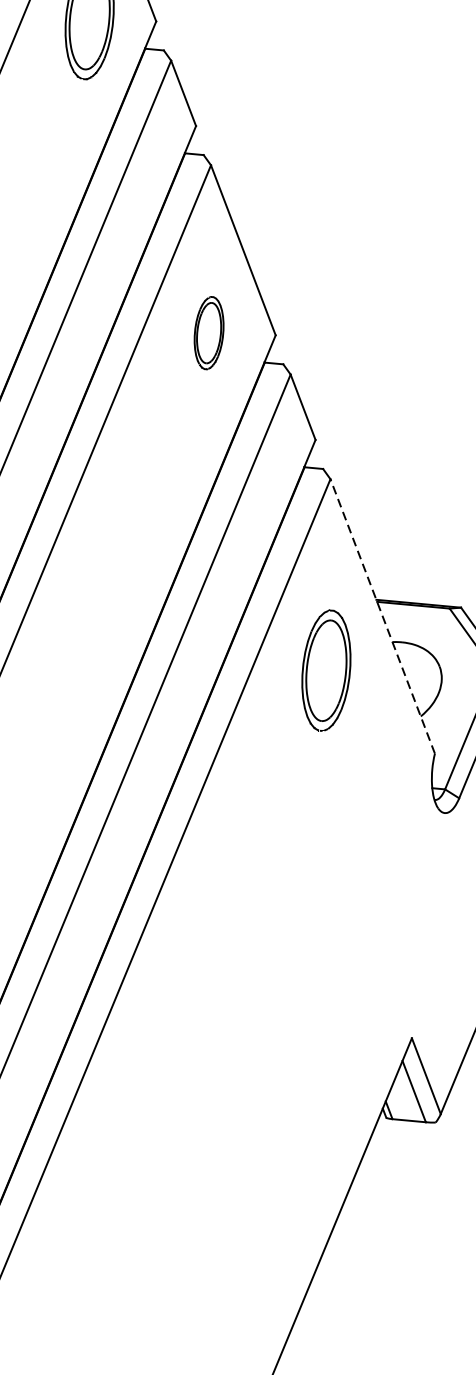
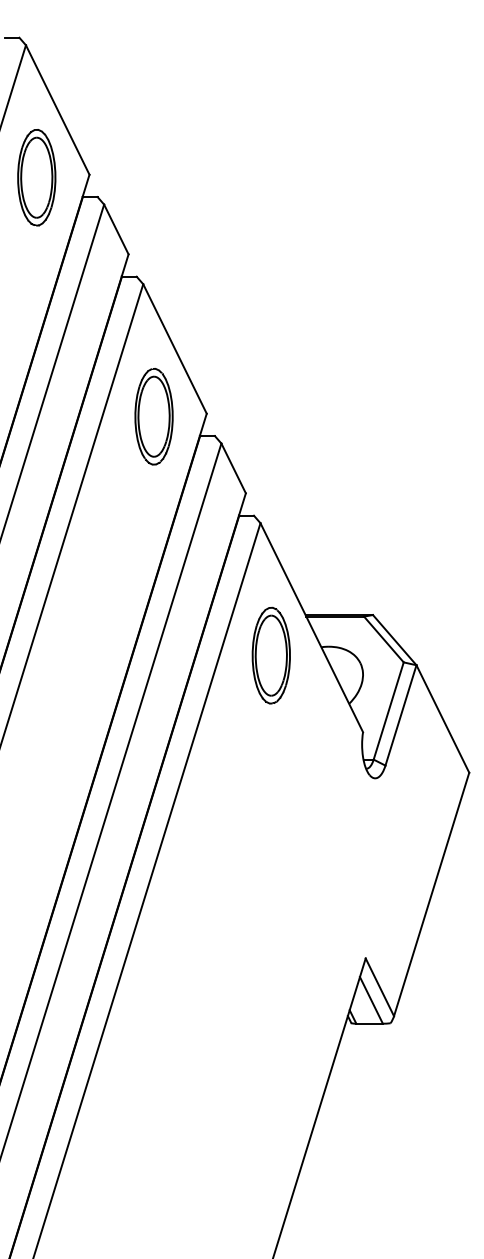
part: (208, 332) -> (153, 416), size x1.67
line: (382, 616) -> (311, 627), dashed -> solid
part: (325, 670) -> (270, 655), moved

